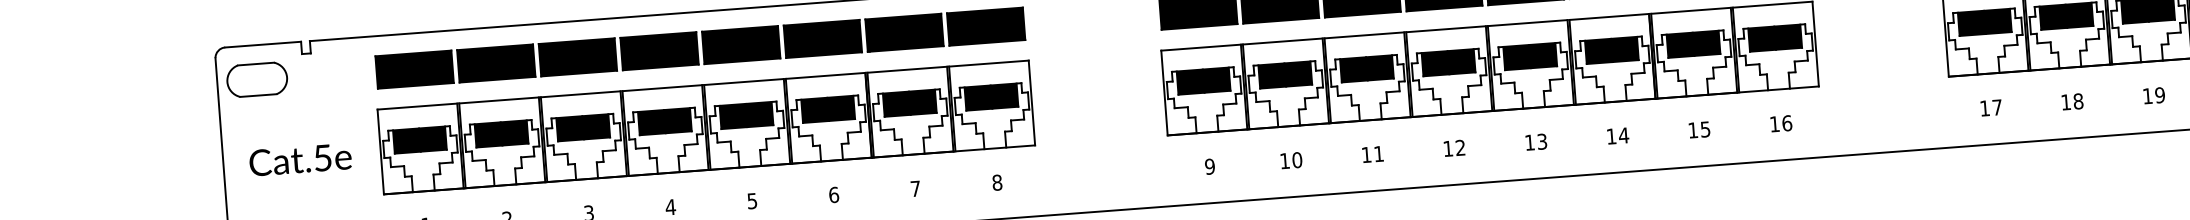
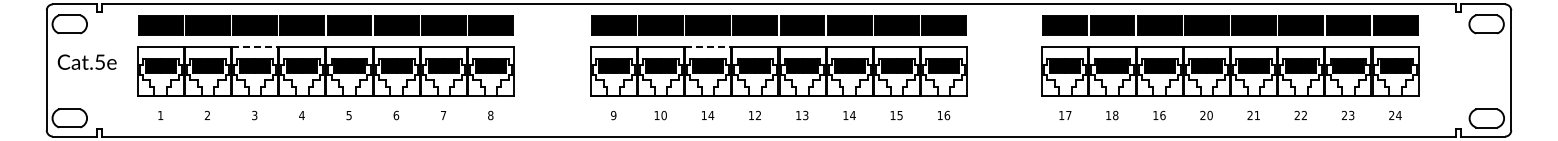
line: (1365, 34) -> (708, 46), solid -> dashed
line: (581, 93) -> (255, 46), solid -> dashed
text: (2159, 95) -> (1162, 115), 19 -> 16
text: (1379, 153) -> (711, 115), 11 -> 14
text: (299, 158) -> (86, 61), moved

